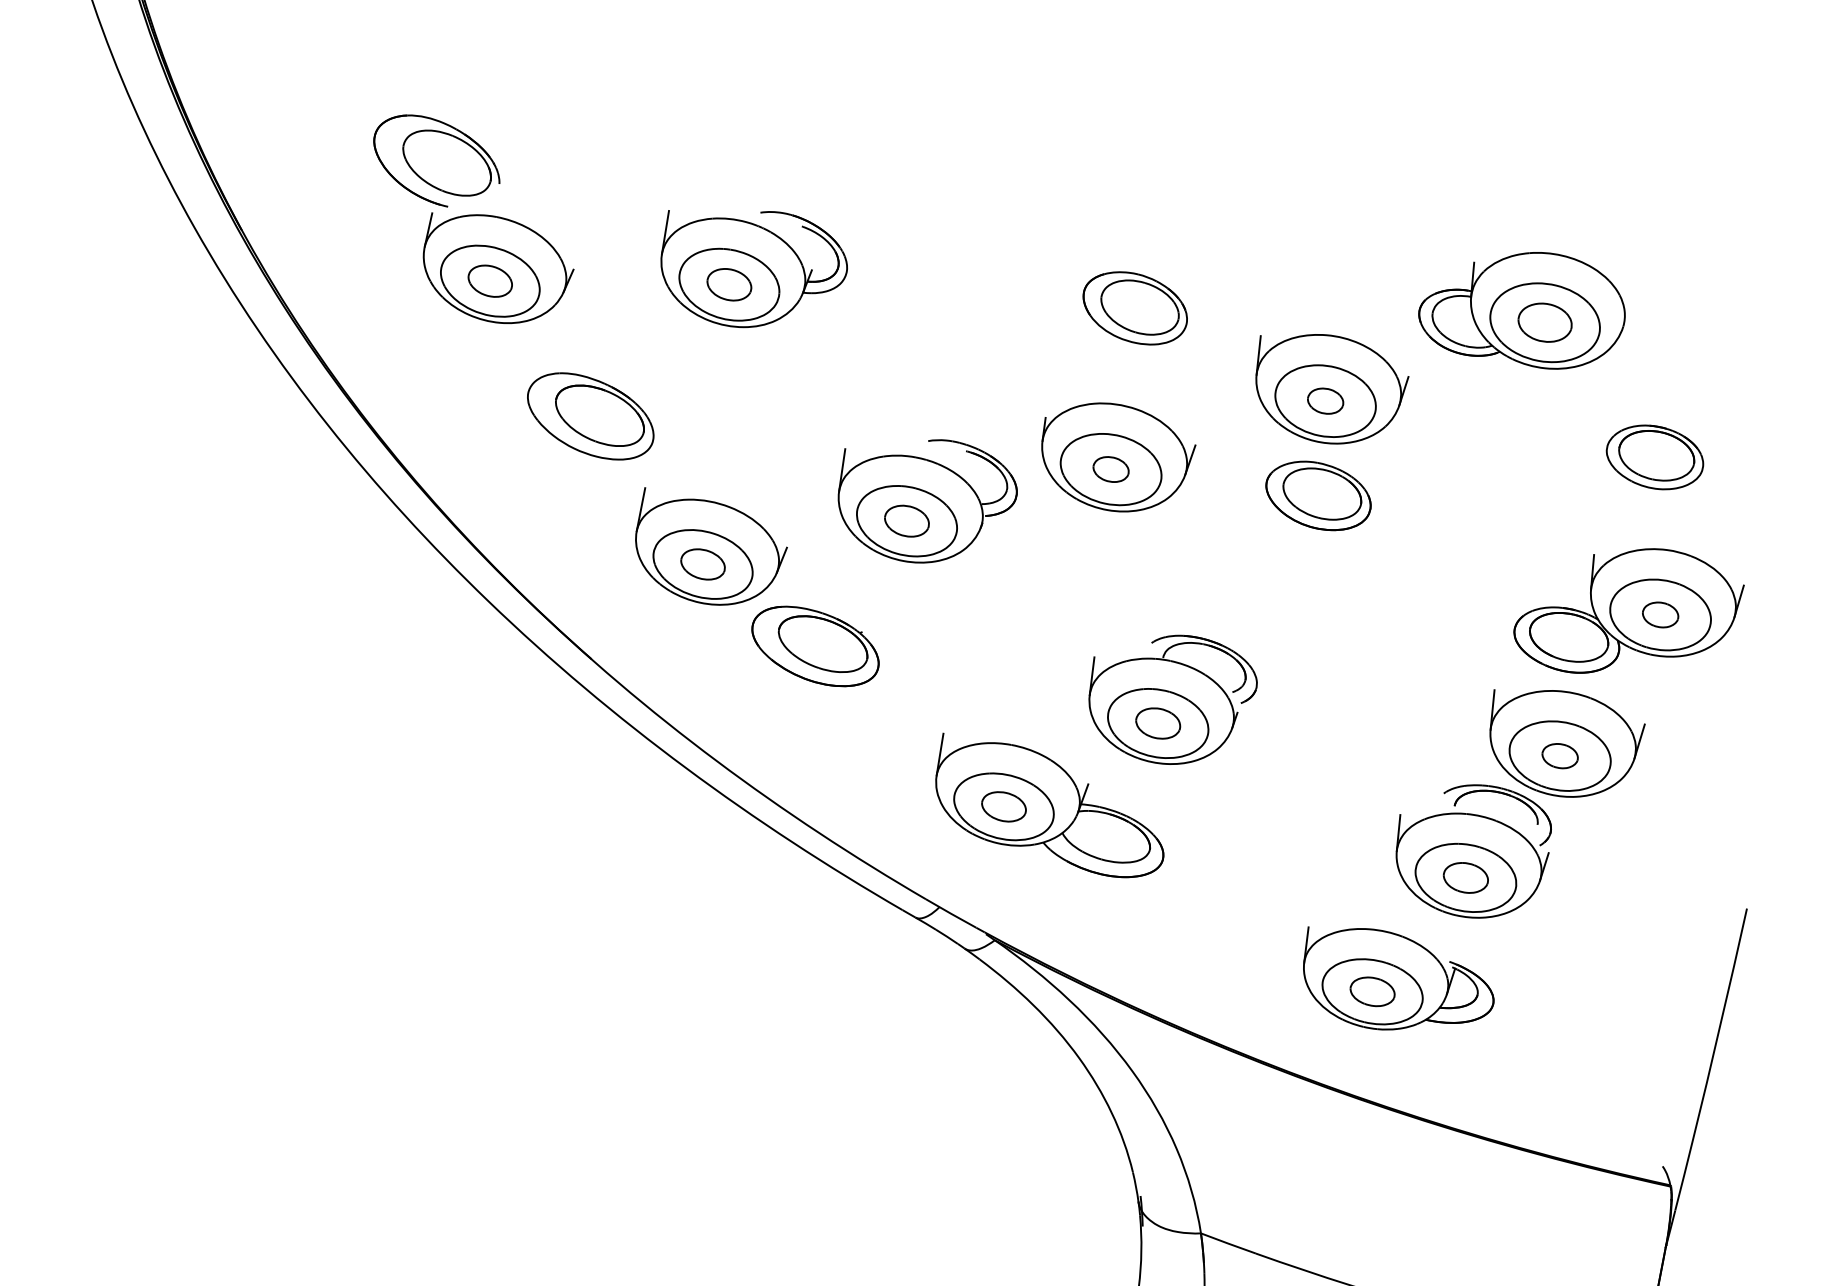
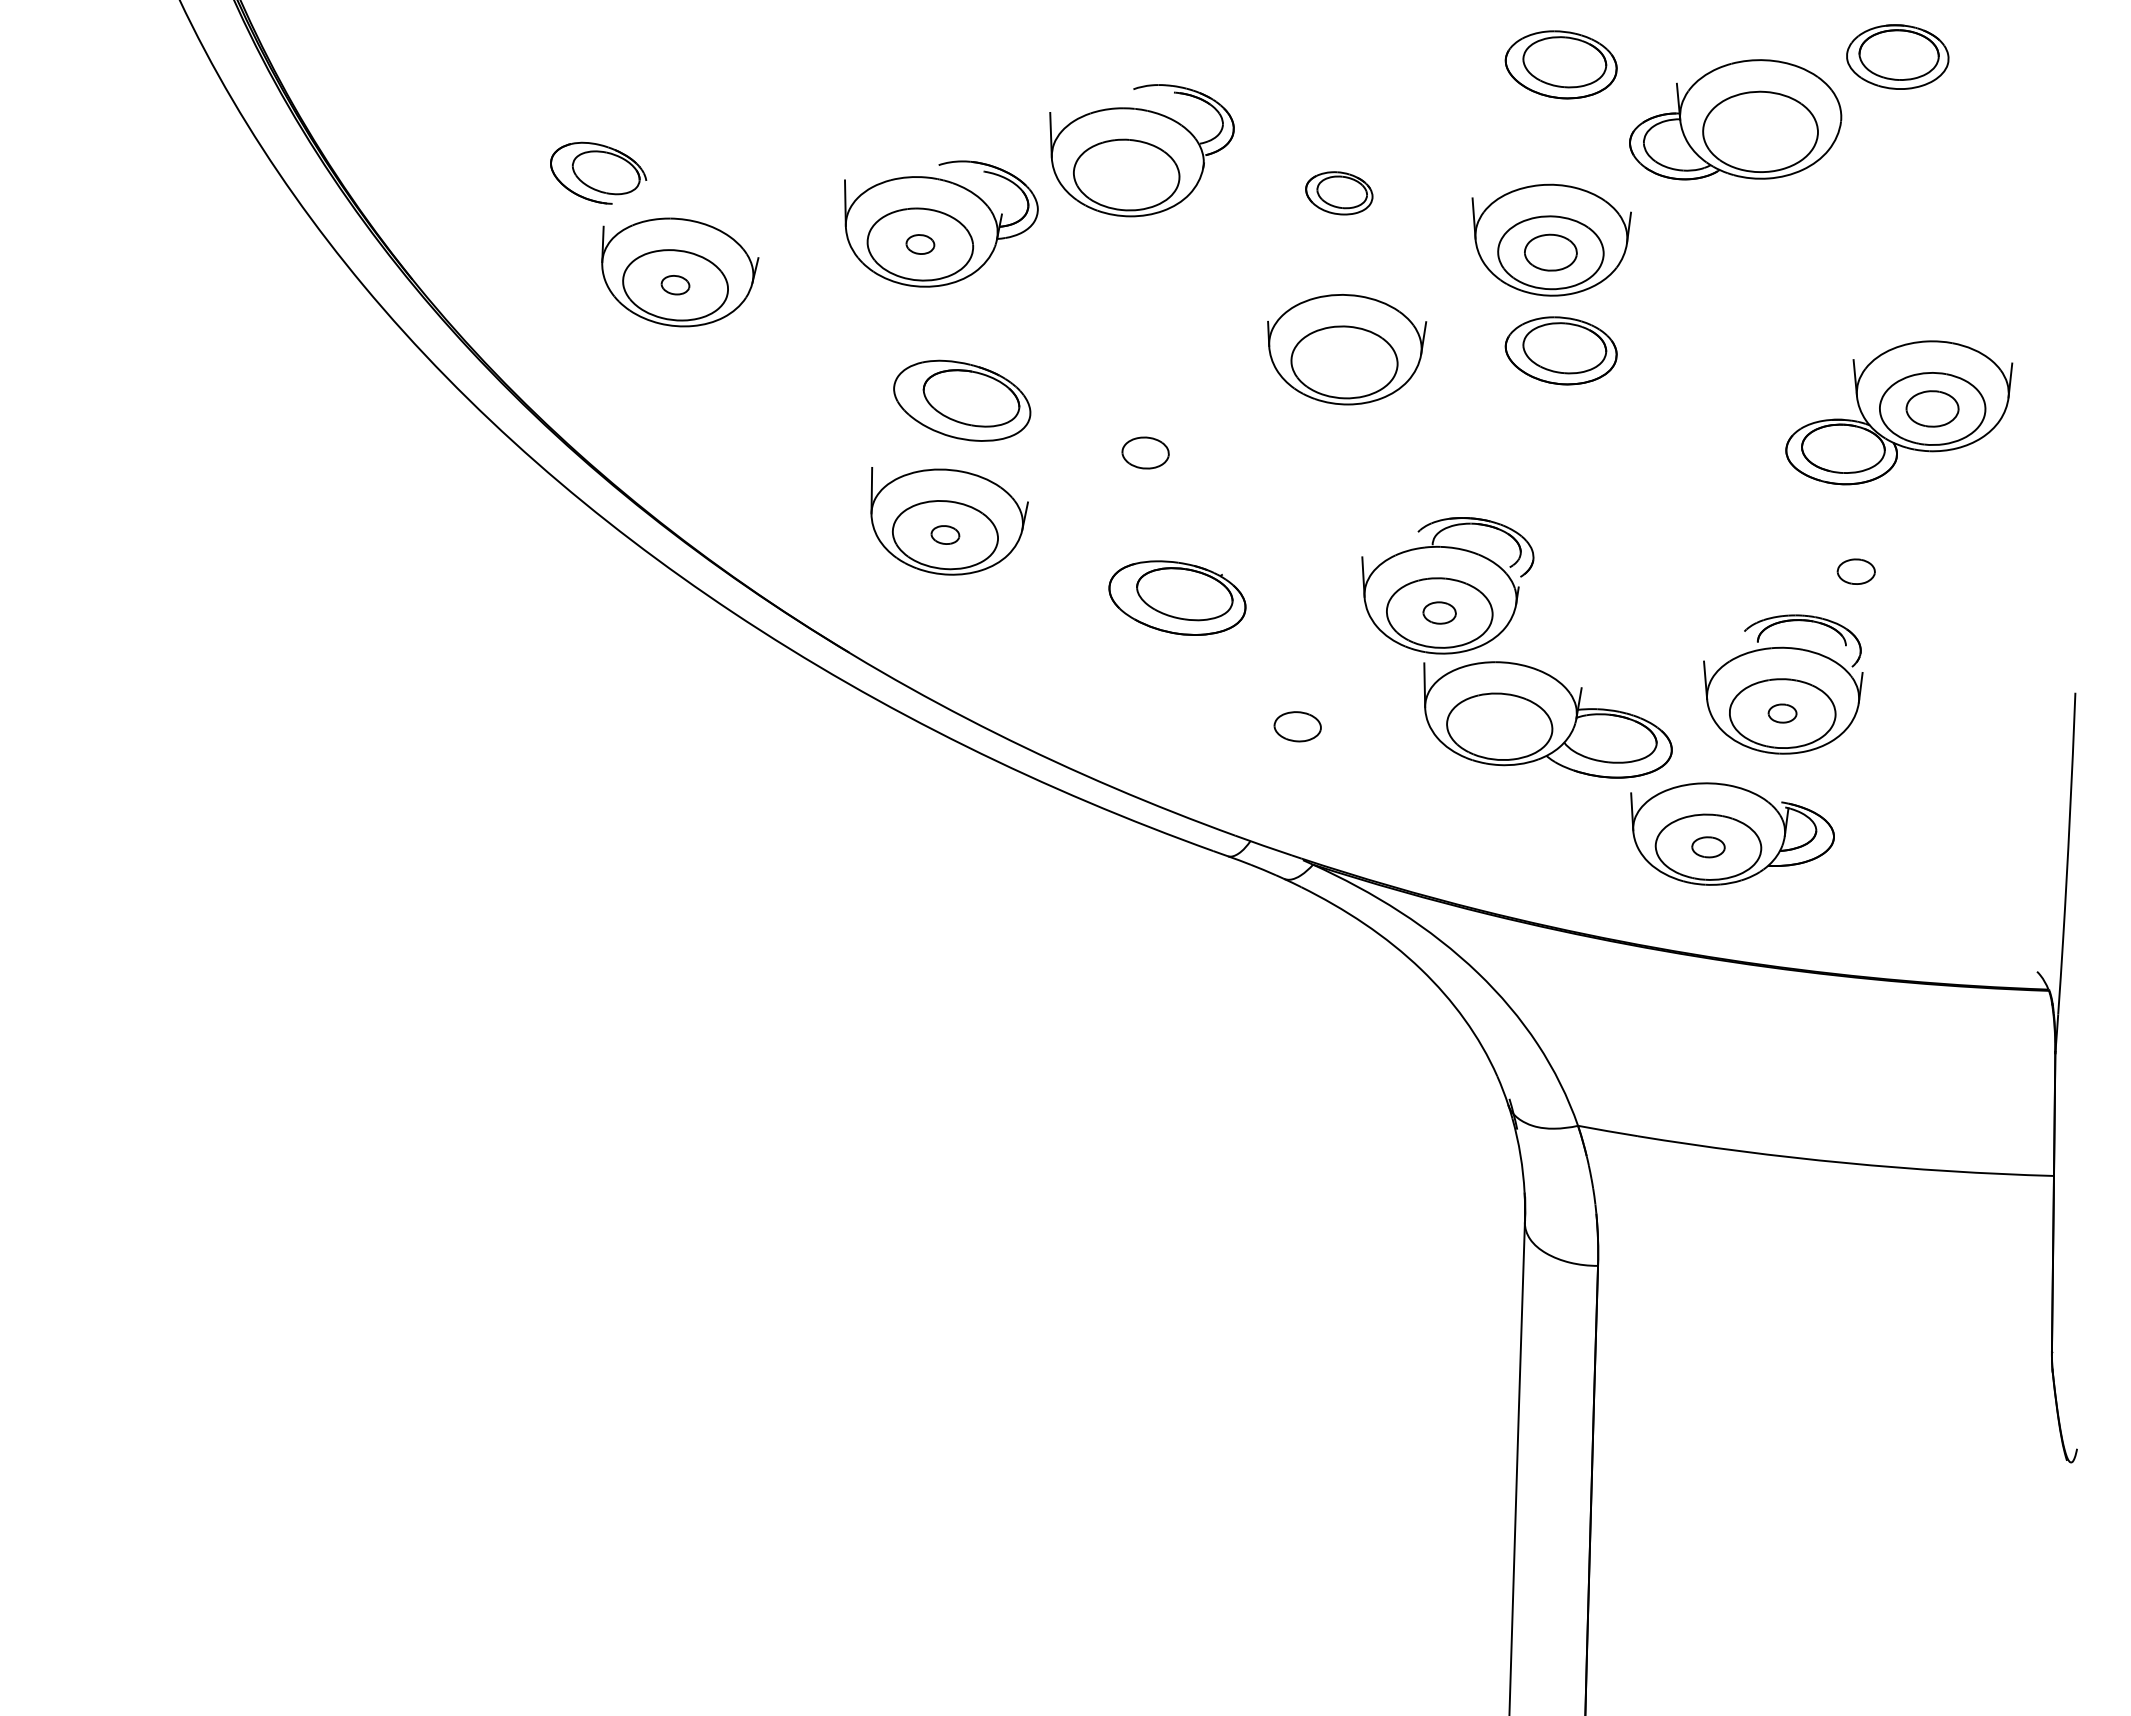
part: (436, 161) -> (598, 172), size x0.7
part: (1367, 224) -> (1560, 64), added
part: (490, 280) -> (675, 284), size x0.6
part: (729, 284) -> (920, 244), size x0.6
part: (1135, 308) -> (1339, 193), size x0.6
part: (1545, 322) -> (1760, 131), removed
part: (1325, 400) -> (1550, 252), size x1.4
part: (591, 416) -> (962, 400), moved
part: (1654, 456) -> (1897, 56), moved
part: (1111, 469) -> (1344, 362), removed
part: (925, 500) -> (1141, 150), moved
part: (703, 563) -> (945, 534), size x0.6
part: (1660, 614) -> (1932, 408), size x1.4
part: (815, 646) -> (1177, 597), moved
part: (1158, 722) -> (1439, 612), size x0.7
part: (1562, 743) -> (1856, 558), removed
part: (1050, 808) -> (1547, 719), moved
part: (1465, 877) -> (1782, 713), size x0.6
part: (1372, 992) -> (1708, 847), size x0.7

